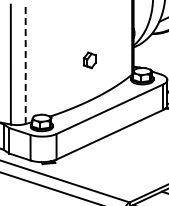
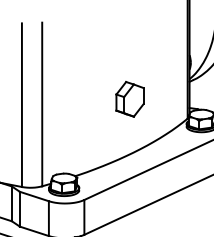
part: (89, 60) -> (129, 99), size x1.67
line: (25, 64) -> (41, 105), dashed -> solid

